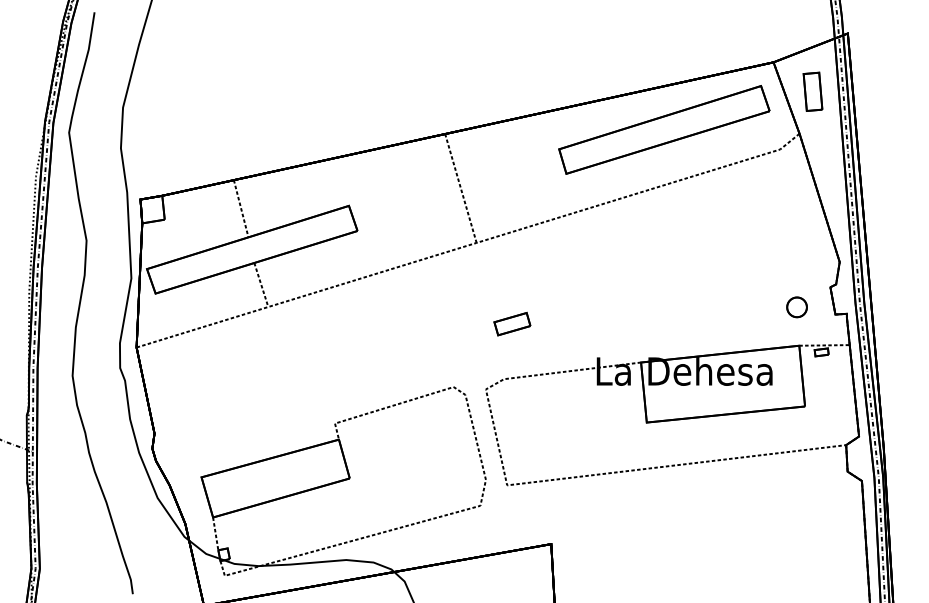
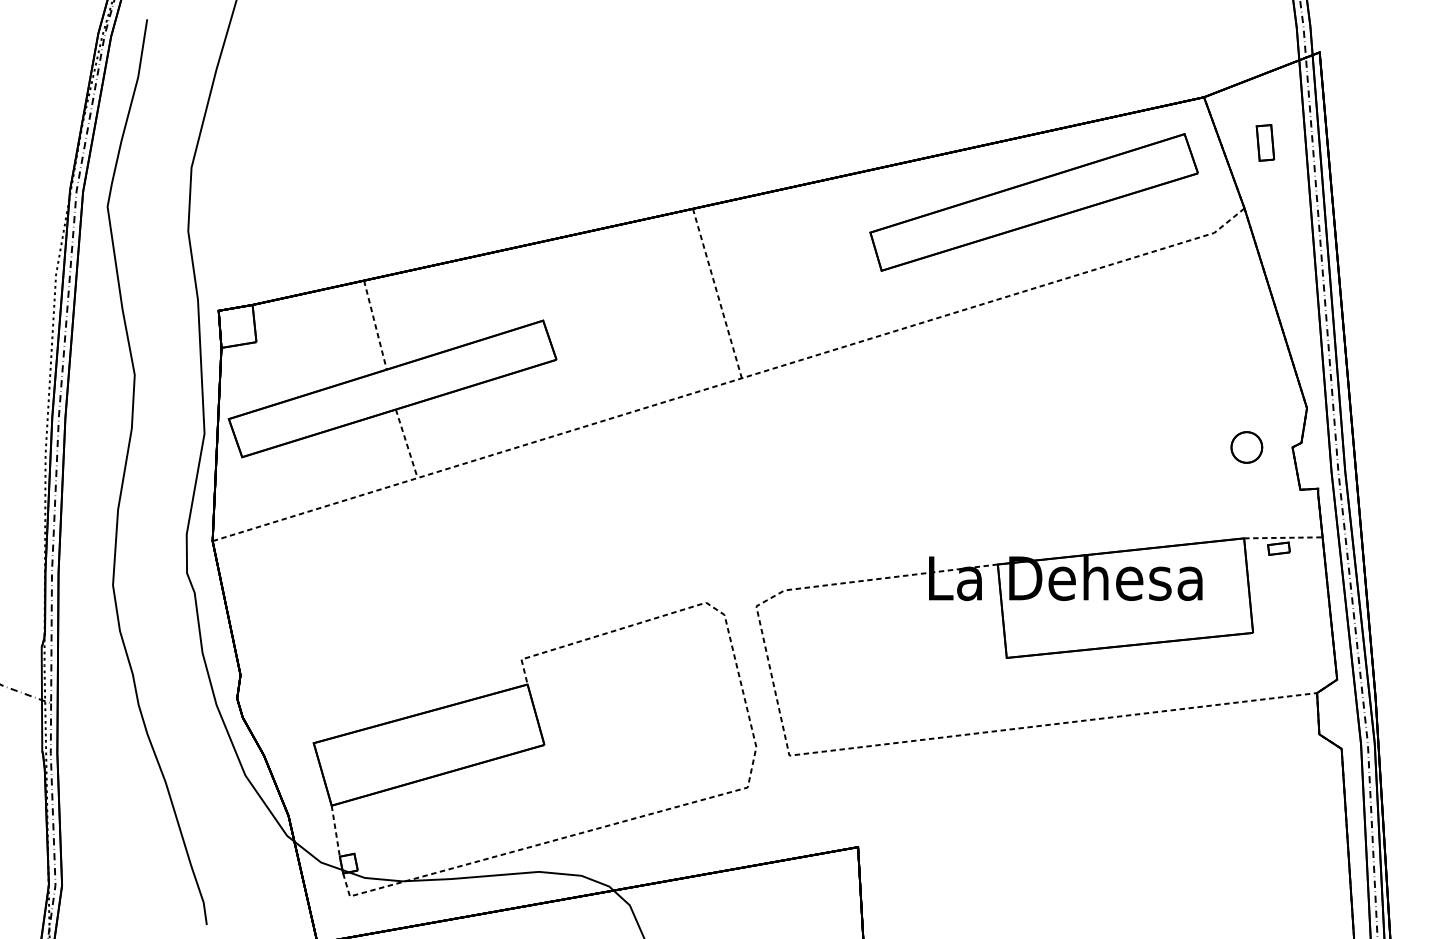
part: (812, 91) -> (1264, 142), size x0.6
part: (796, 307) -> (1245, 447), moved
part: (512, 323) -> (797, 503), removed

